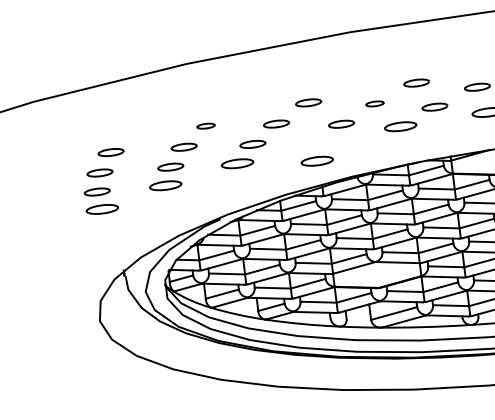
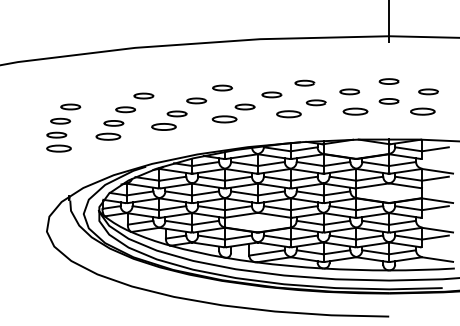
part: (374, 103) -> (271, 94), size x1.43
part: (205, 125) -> (143, 95), size x1.43
part: (317, 161) -> (224, 119), moved

